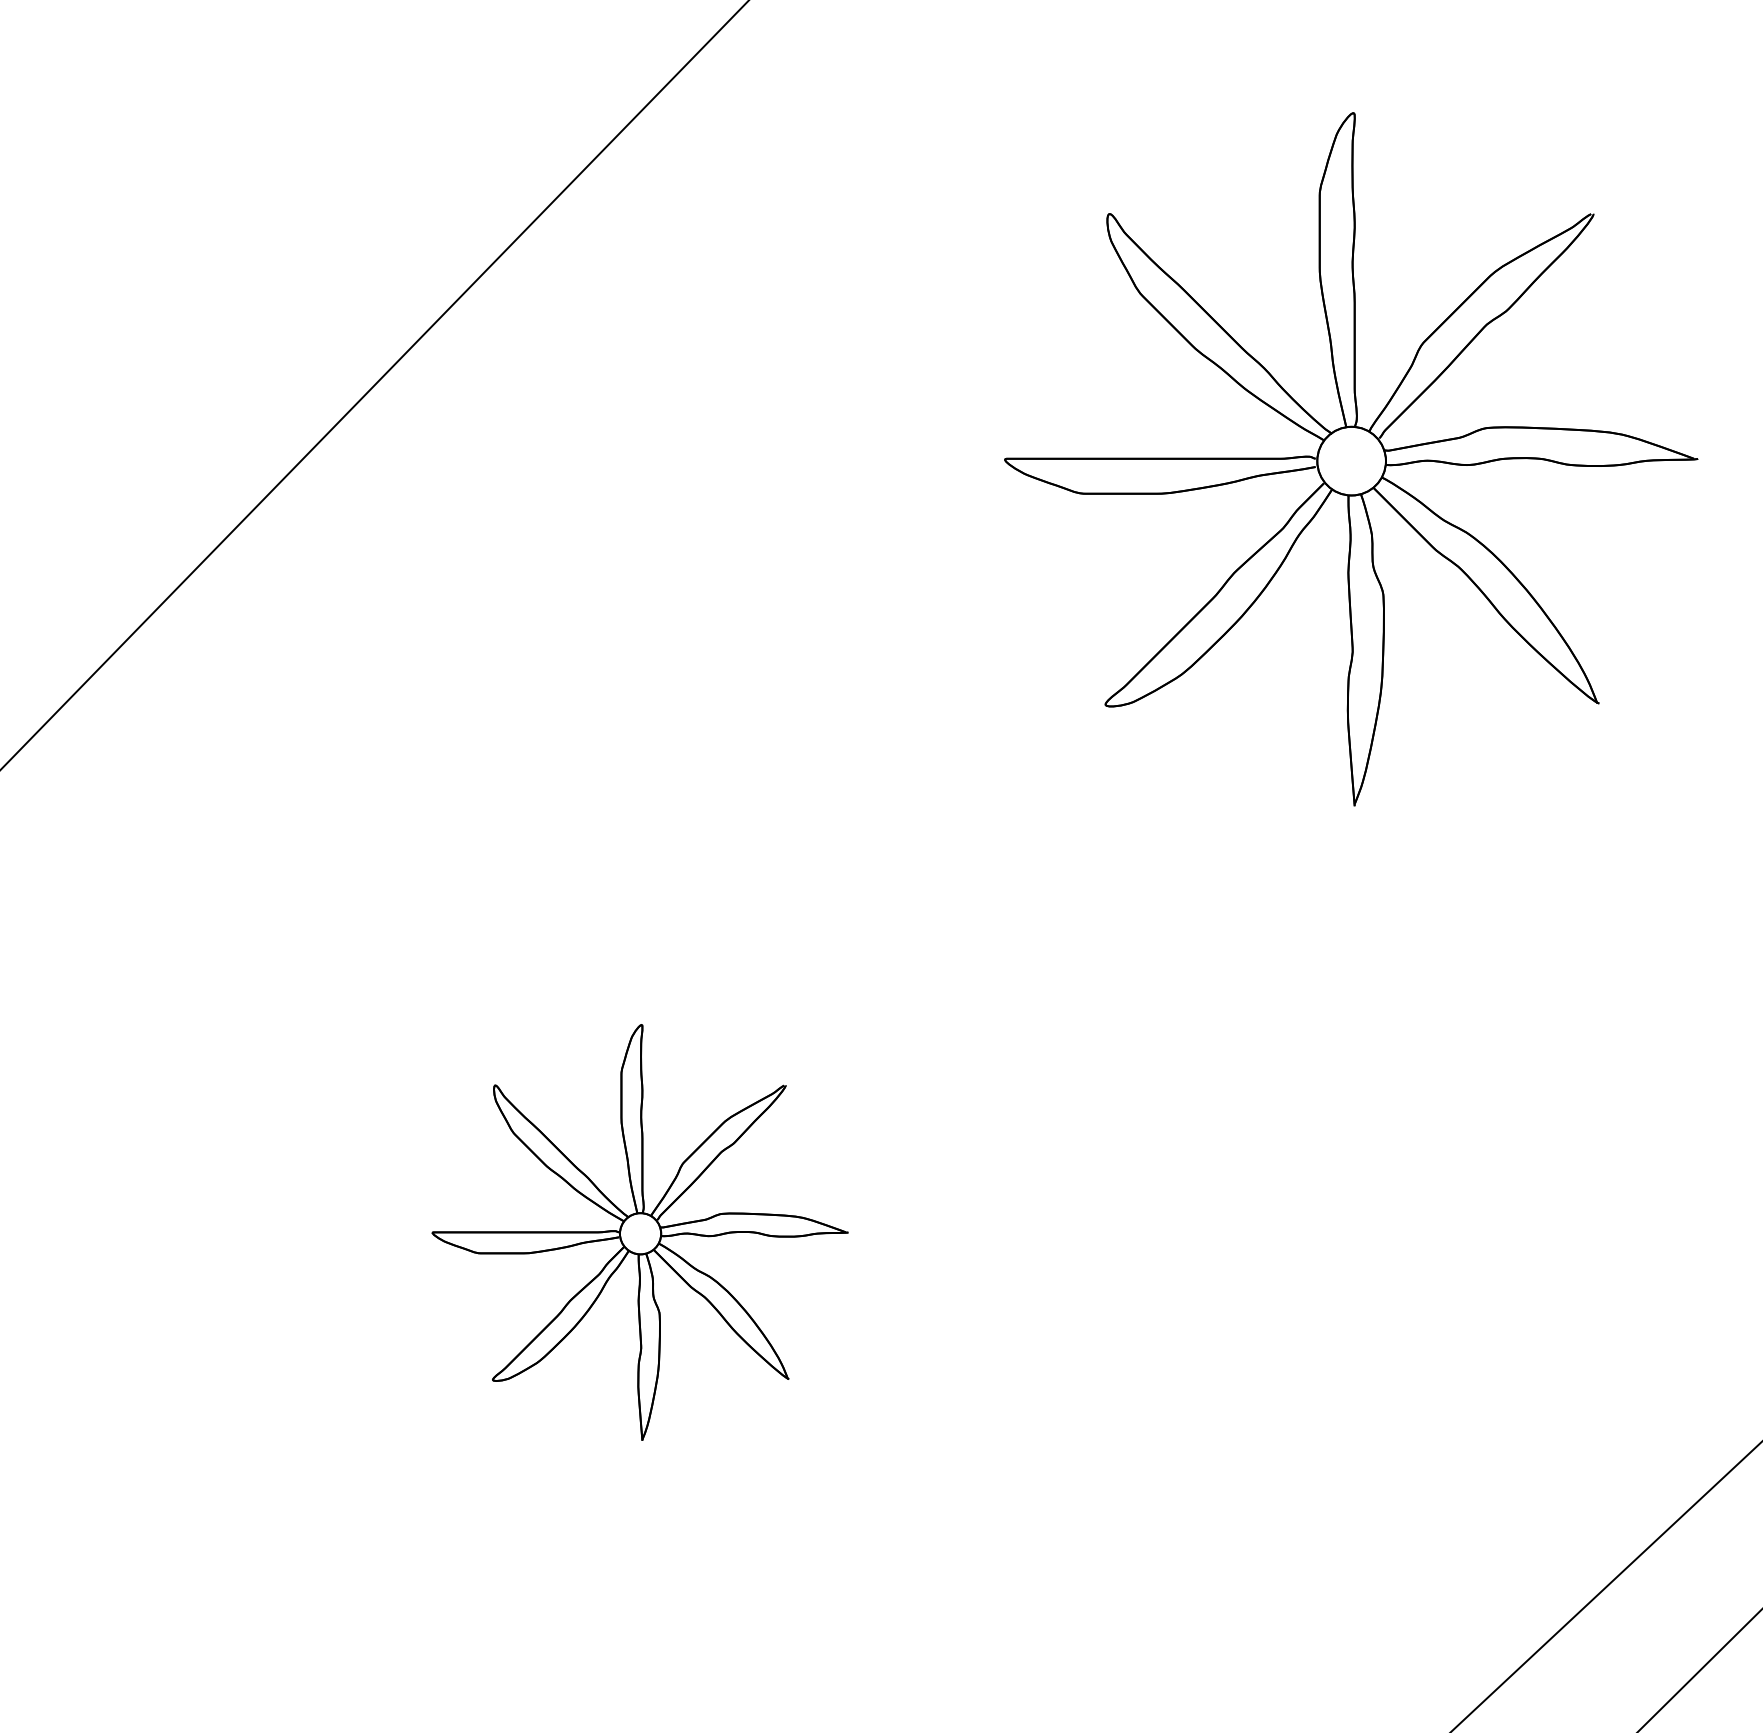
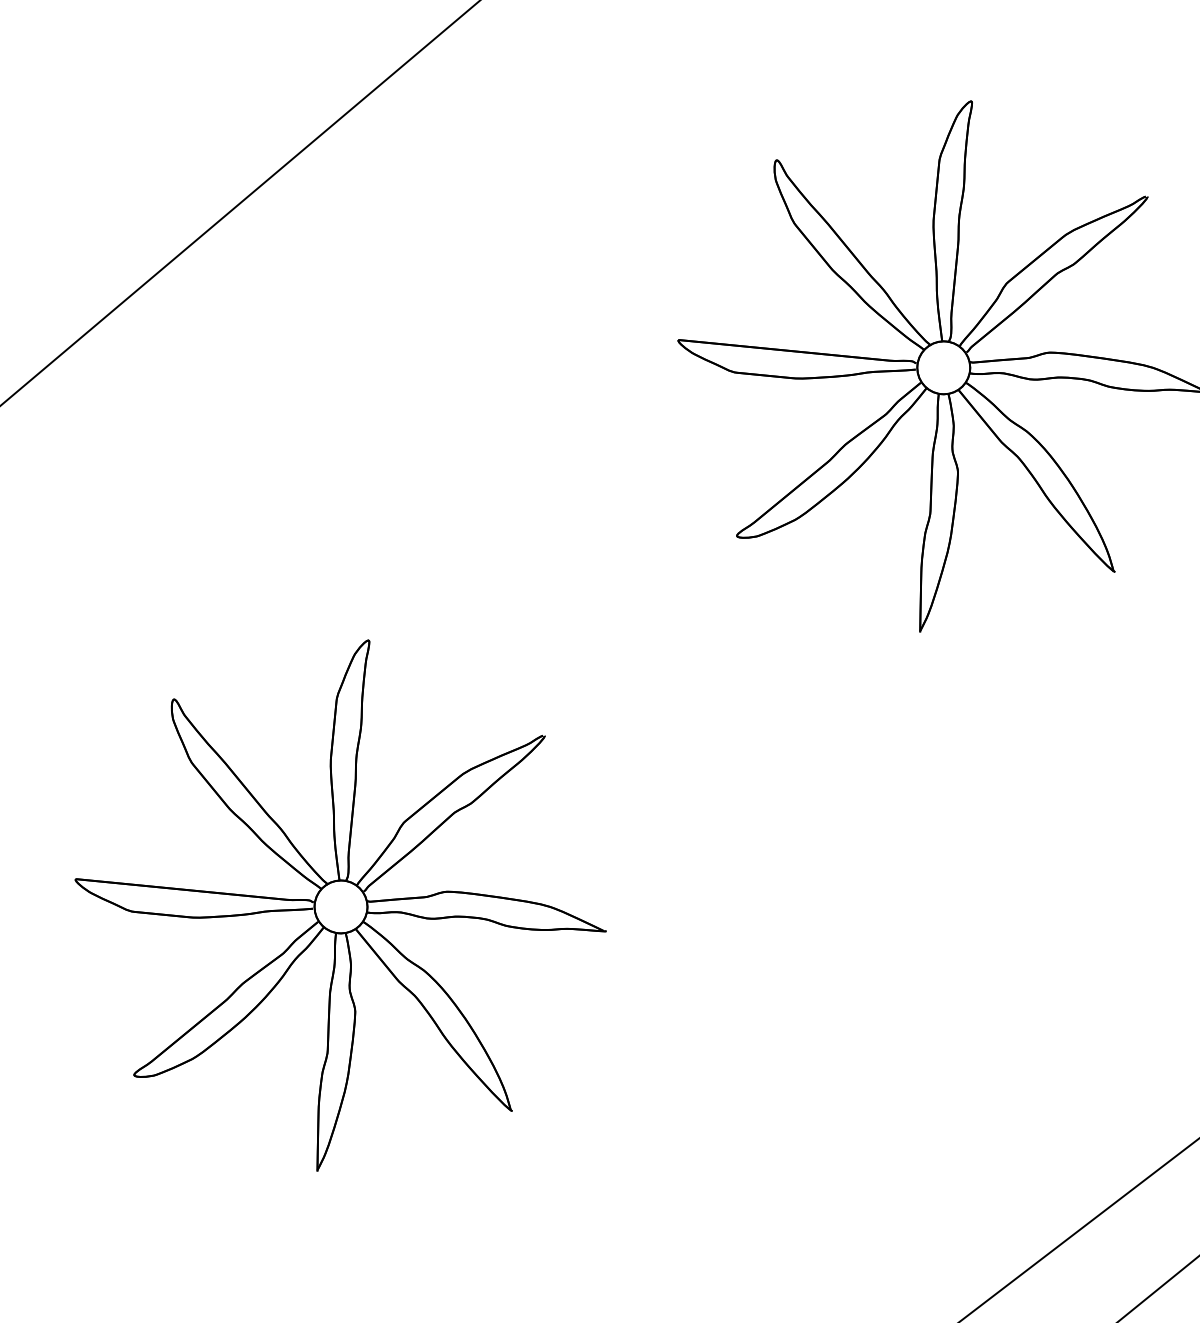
part: (640, 1232) -> (341, 905), size x1.67

